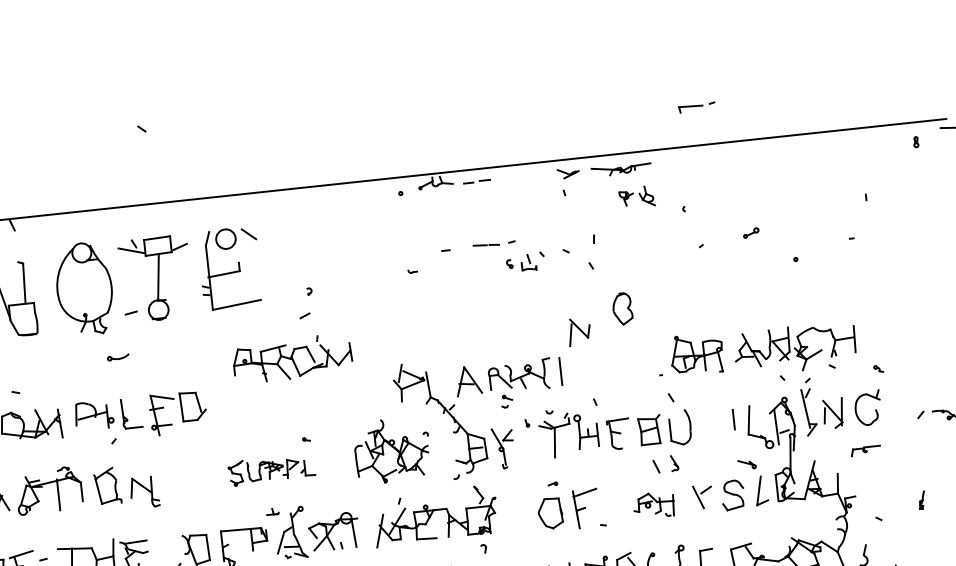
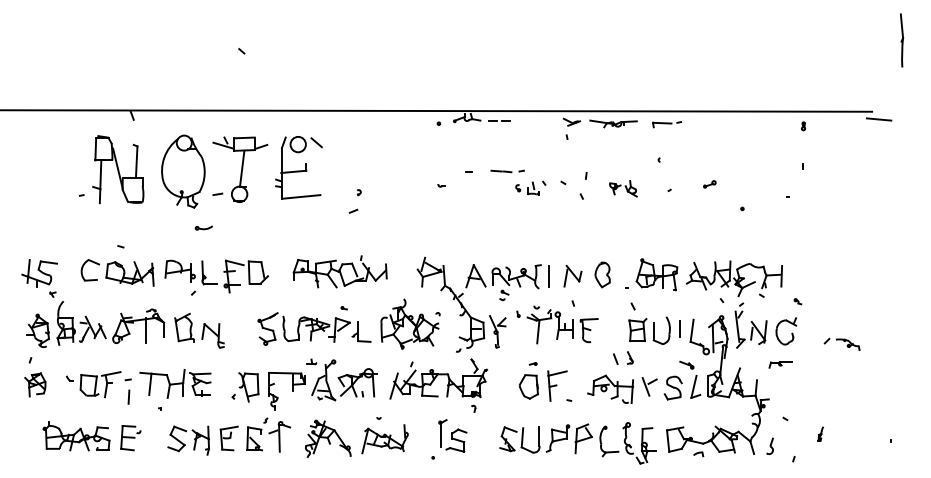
part: (696, 107) -> (666, 124), moved
part: (916, 142) -> (803, 126), moved
part: (637, 196) -> (623, 188), moved
part: (622, 308) -> (602, 274), moved
part: (578, 331) -> (572, 275), moved
part: (291, 358) -> (339, 271), moved
part: (664, 429) -> (649, 330), moved
part: (271, 469) -> (314, 328), size x1.67
part: (921, 499) -> (820, 433), moved
part: (653, 504) -> (610, 388), size x1.43

